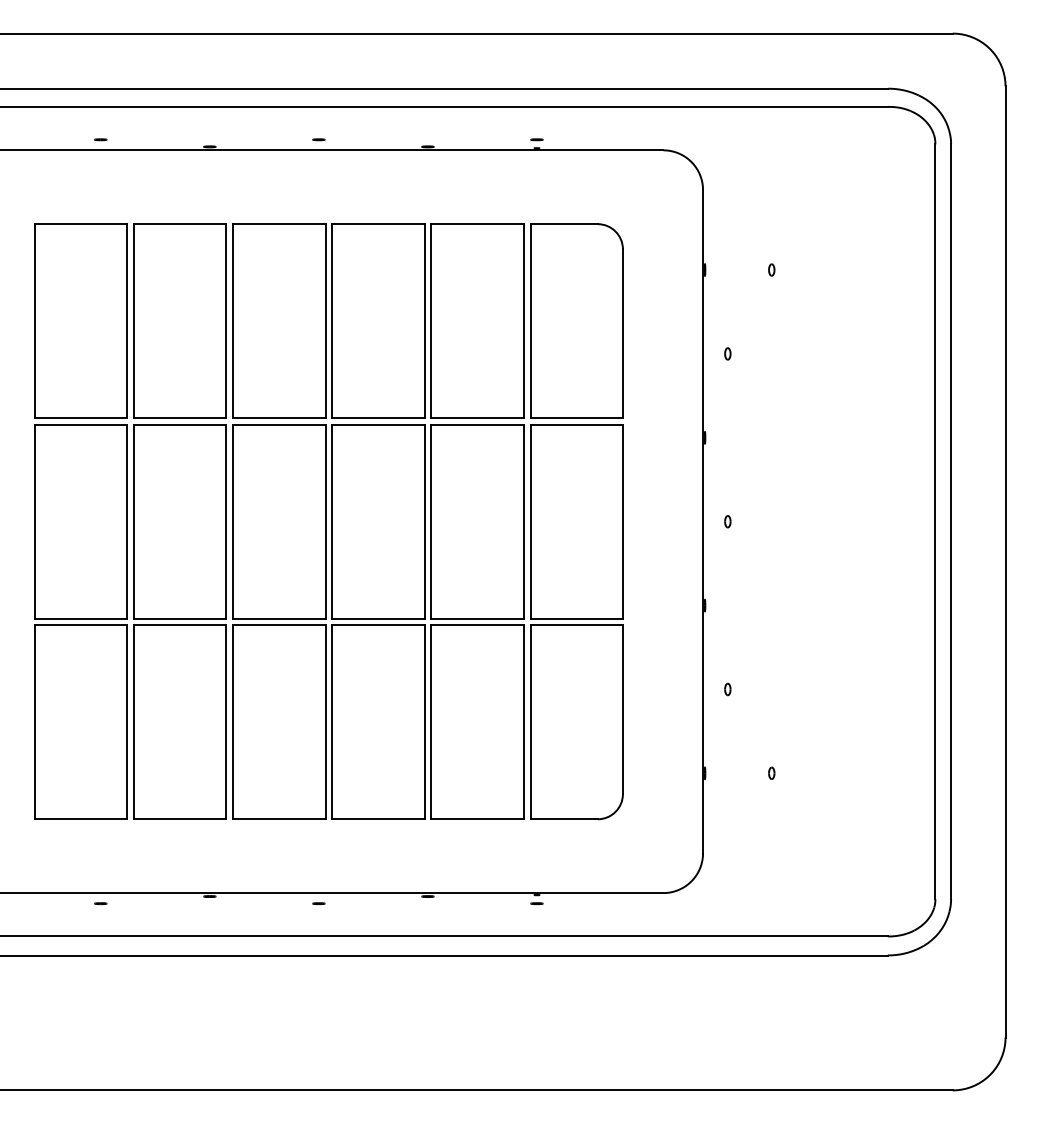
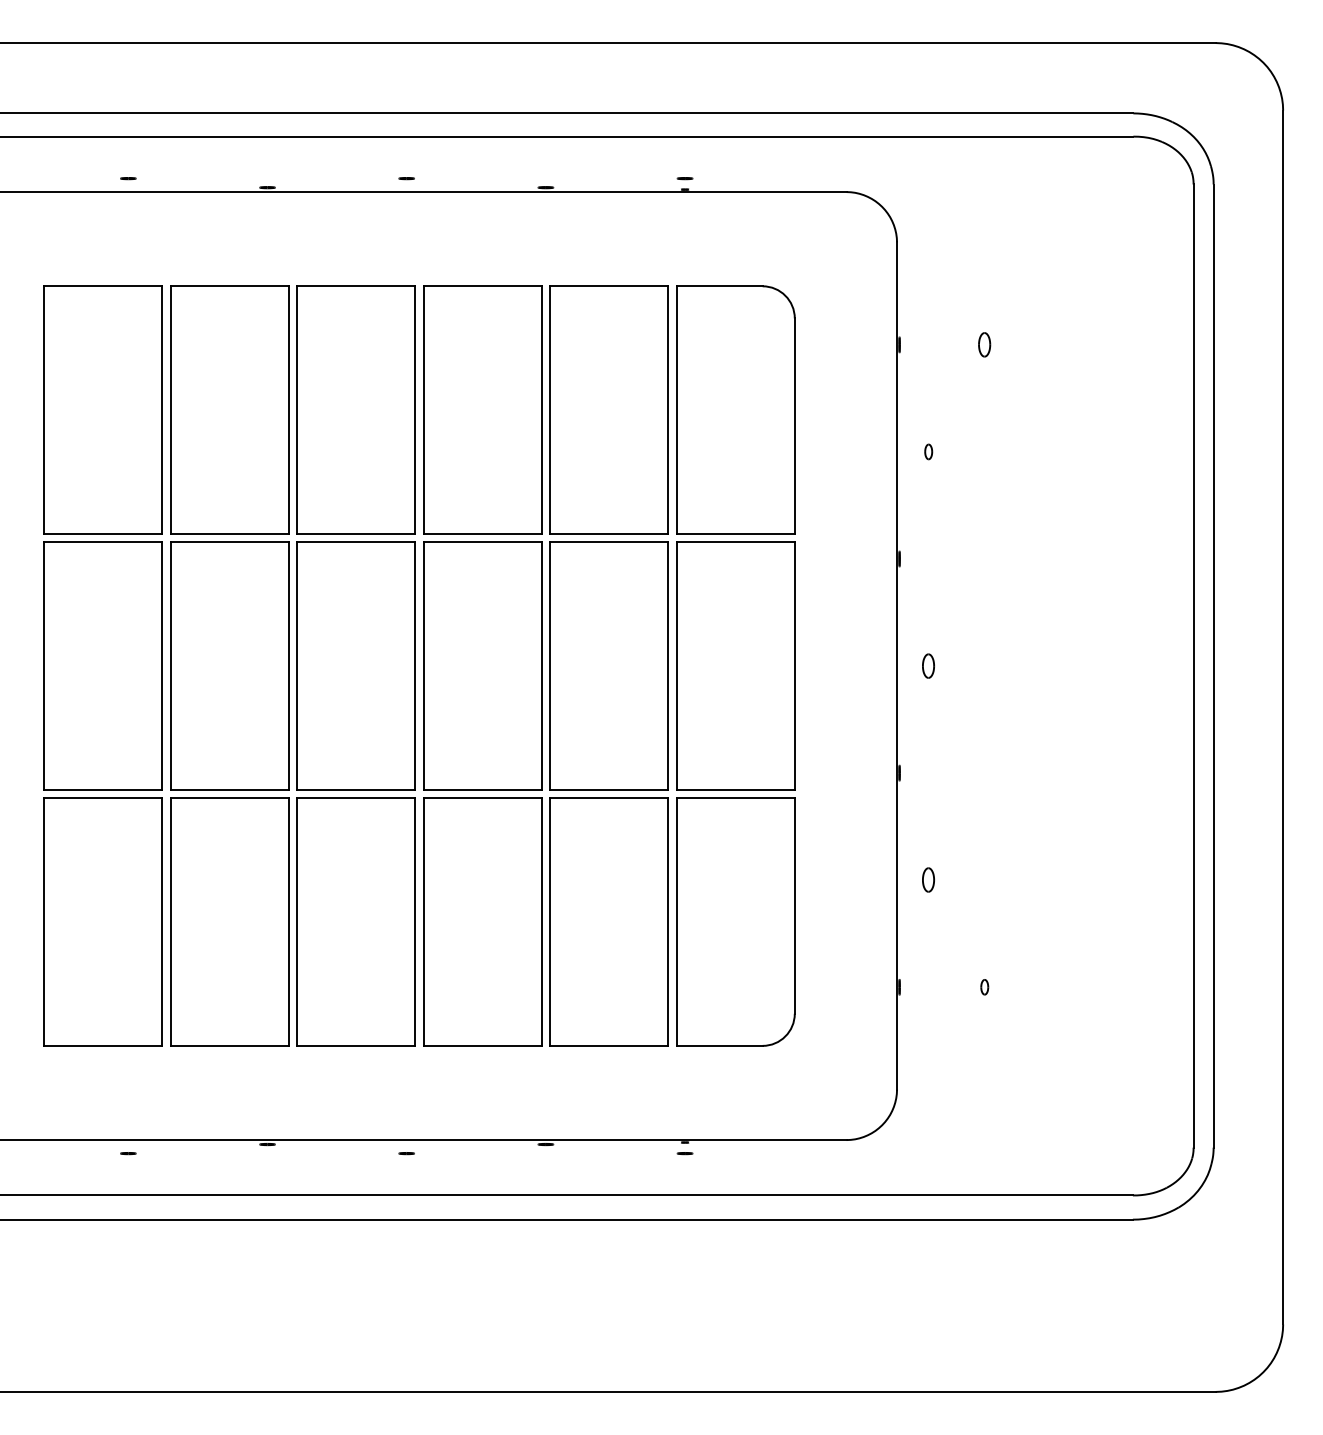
part: (771, 269) -> (984, 344), size x1.6
part: (727, 521) -> (928, 665), size x1.6
part: (727, 689) -> (928, 880), size x1.6

